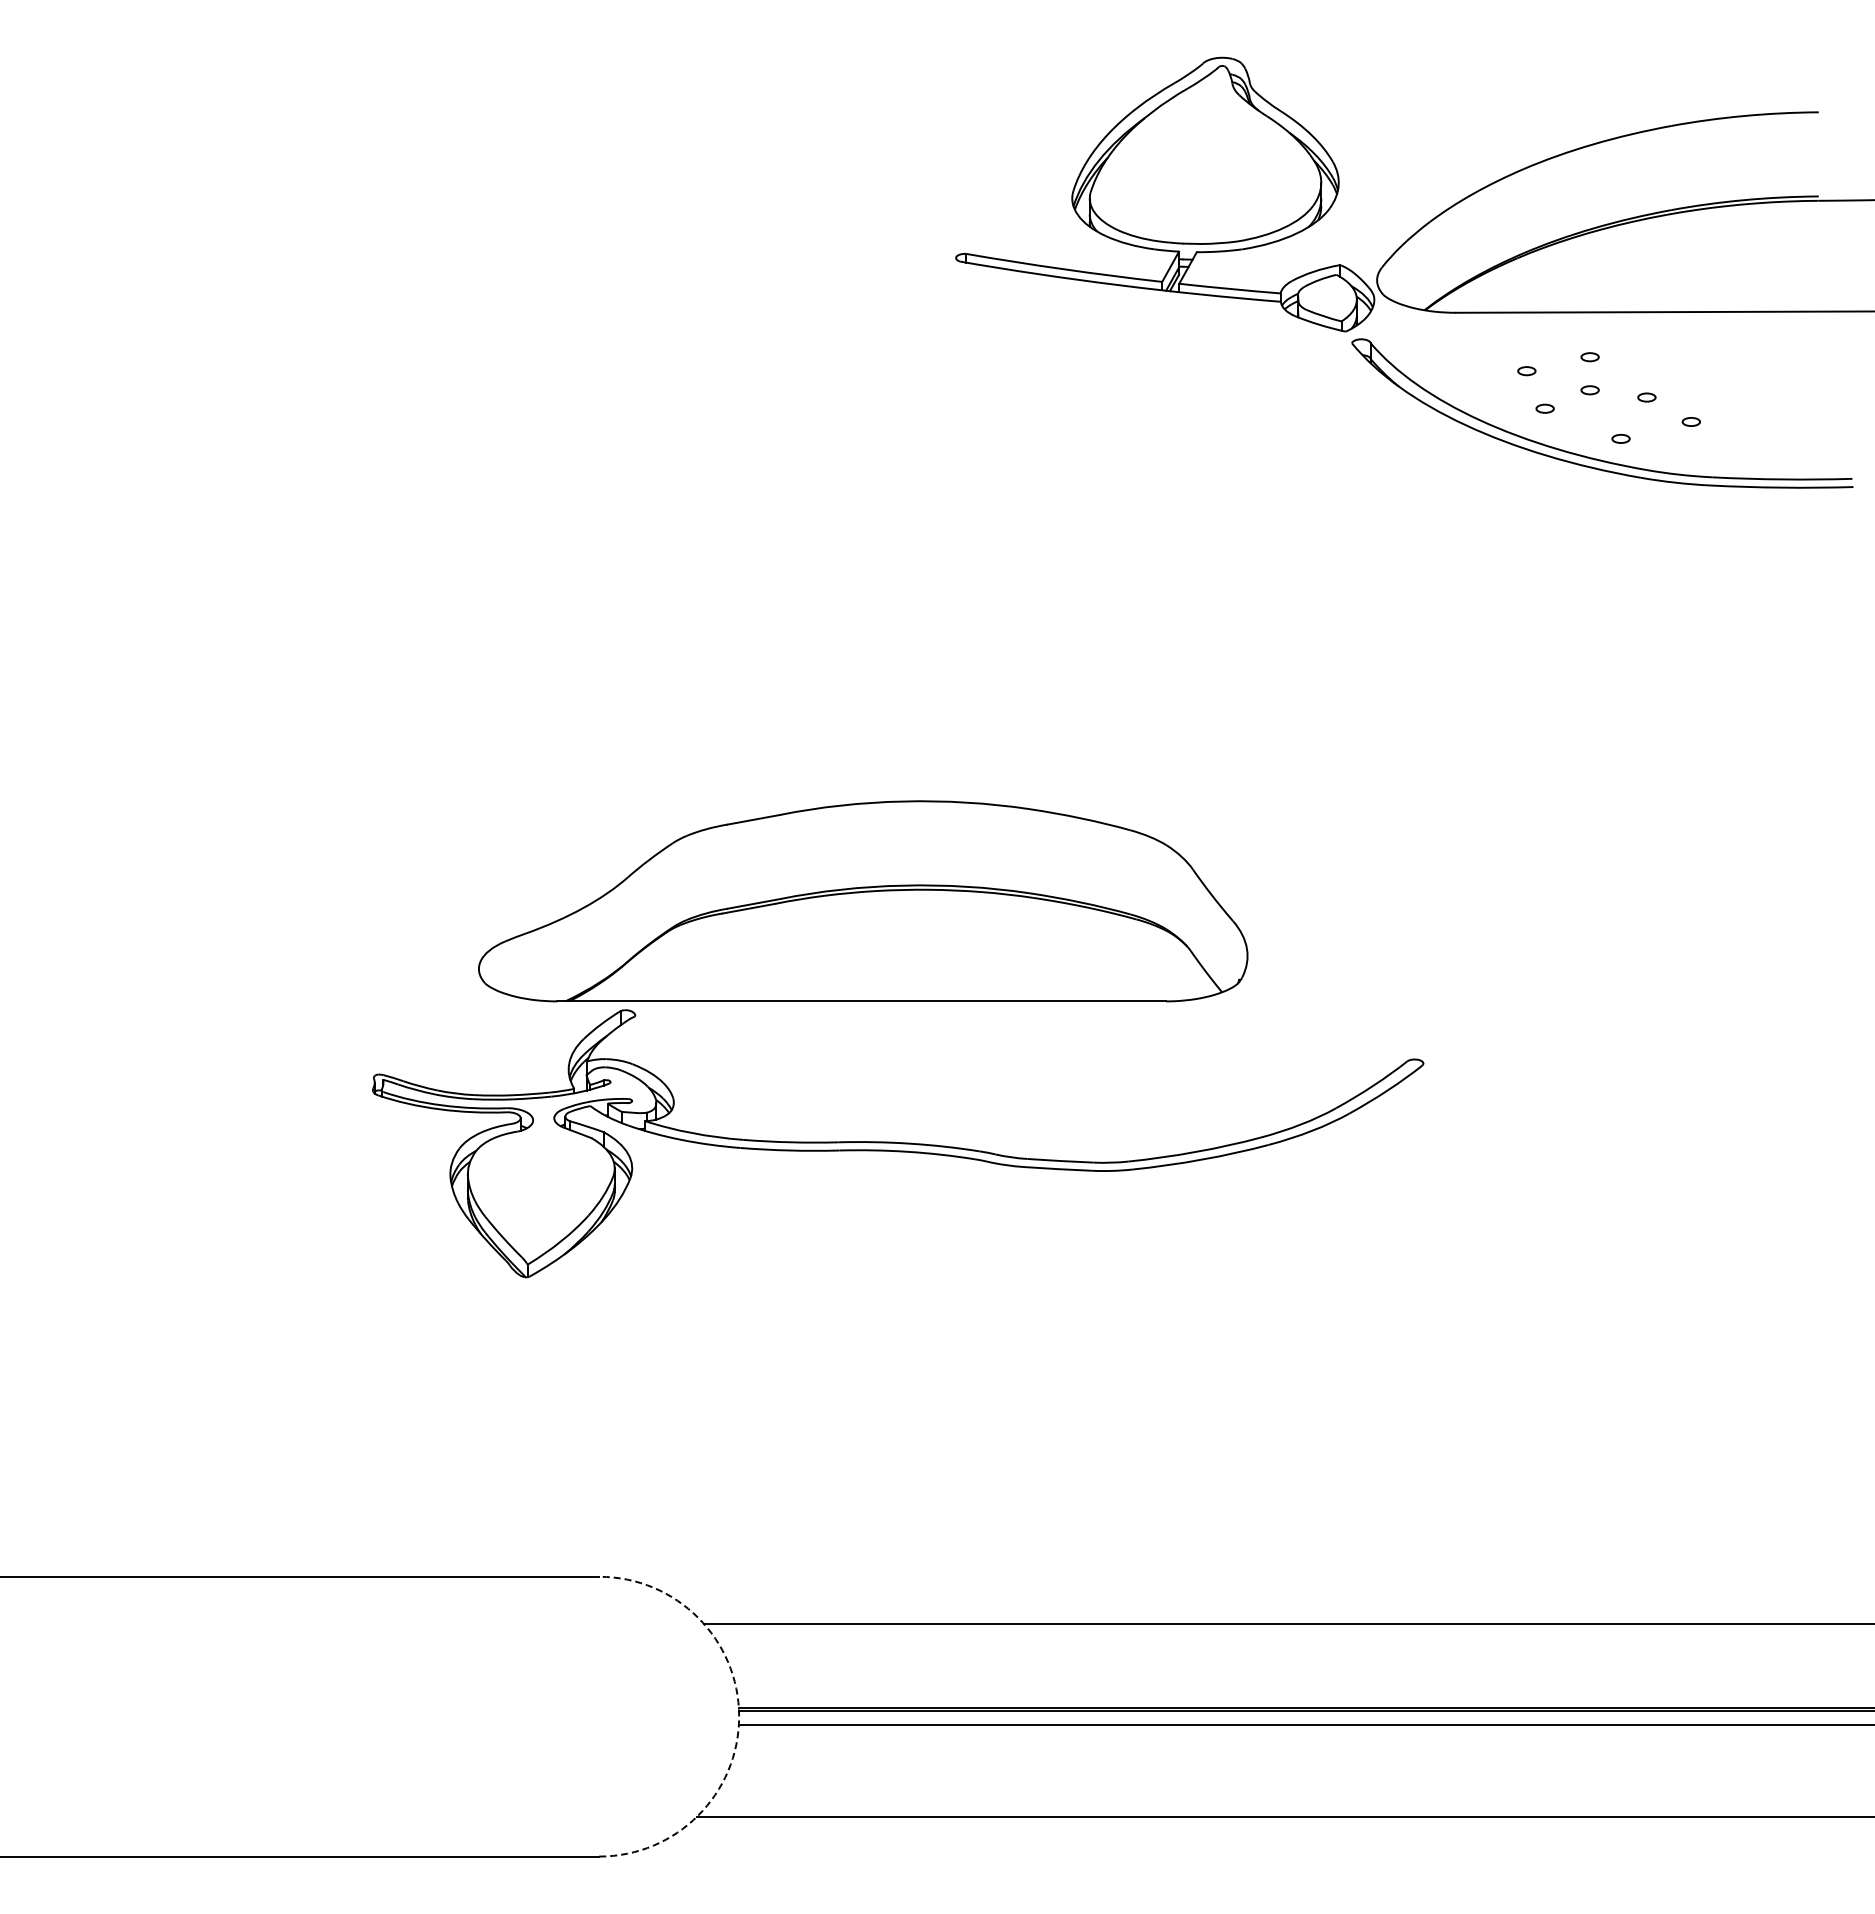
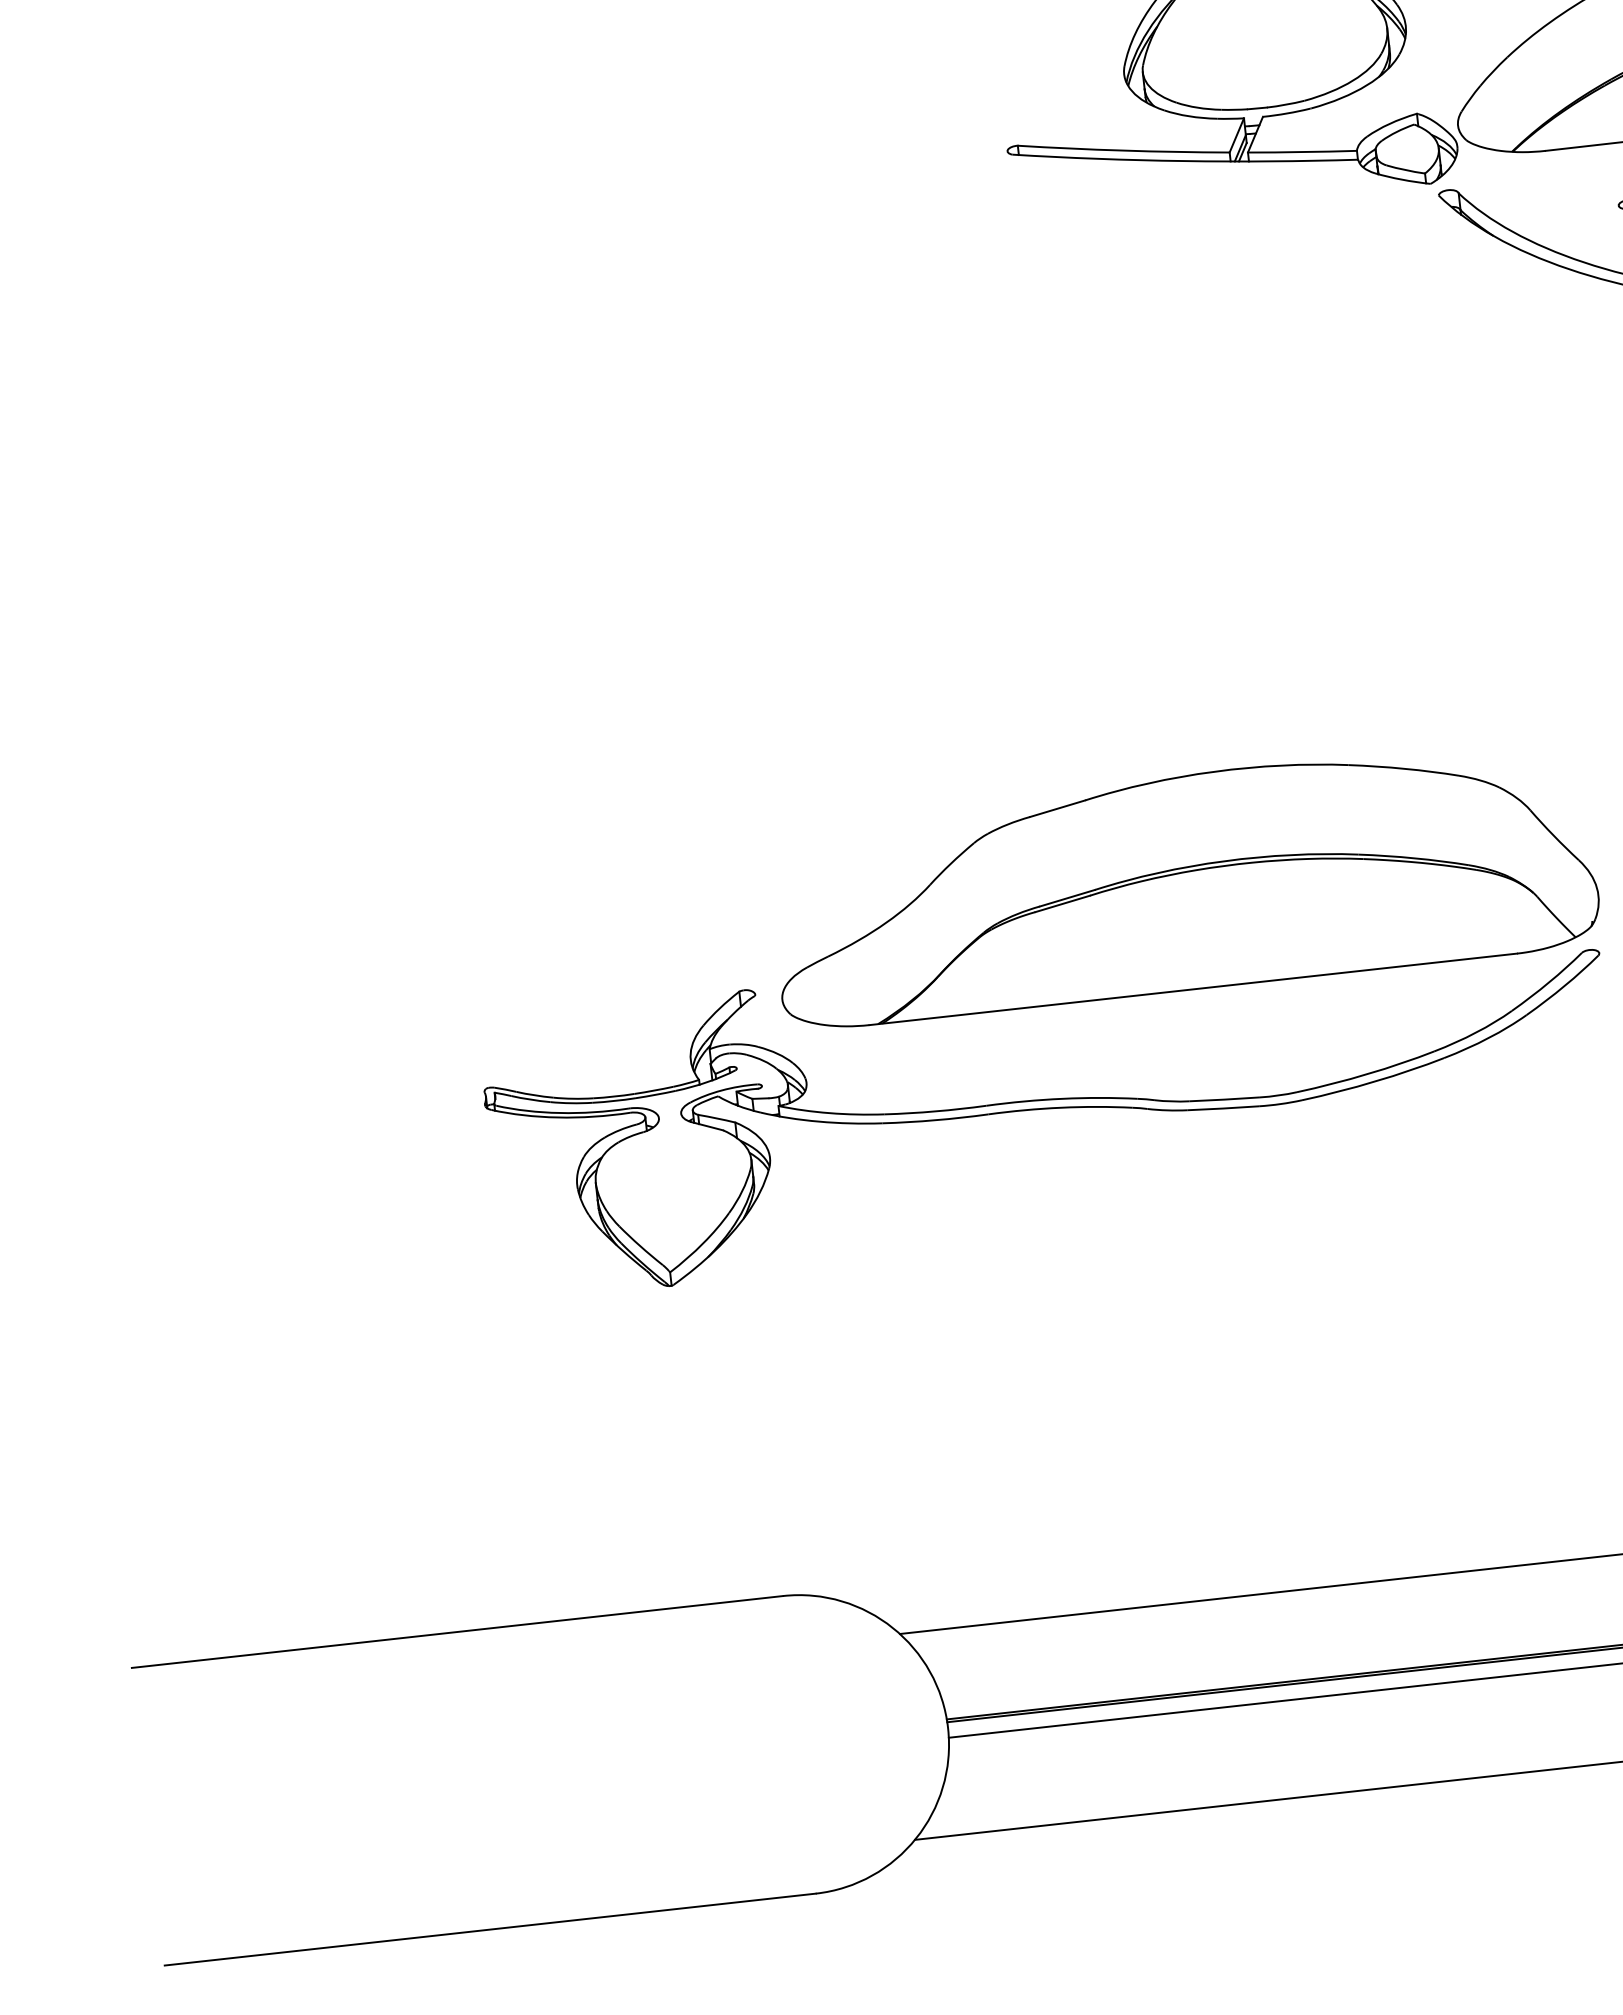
part: (863, 901) -> (1183, 882), moved
arc: (739, 1716) -> (948, 1728), dashed -> solid

